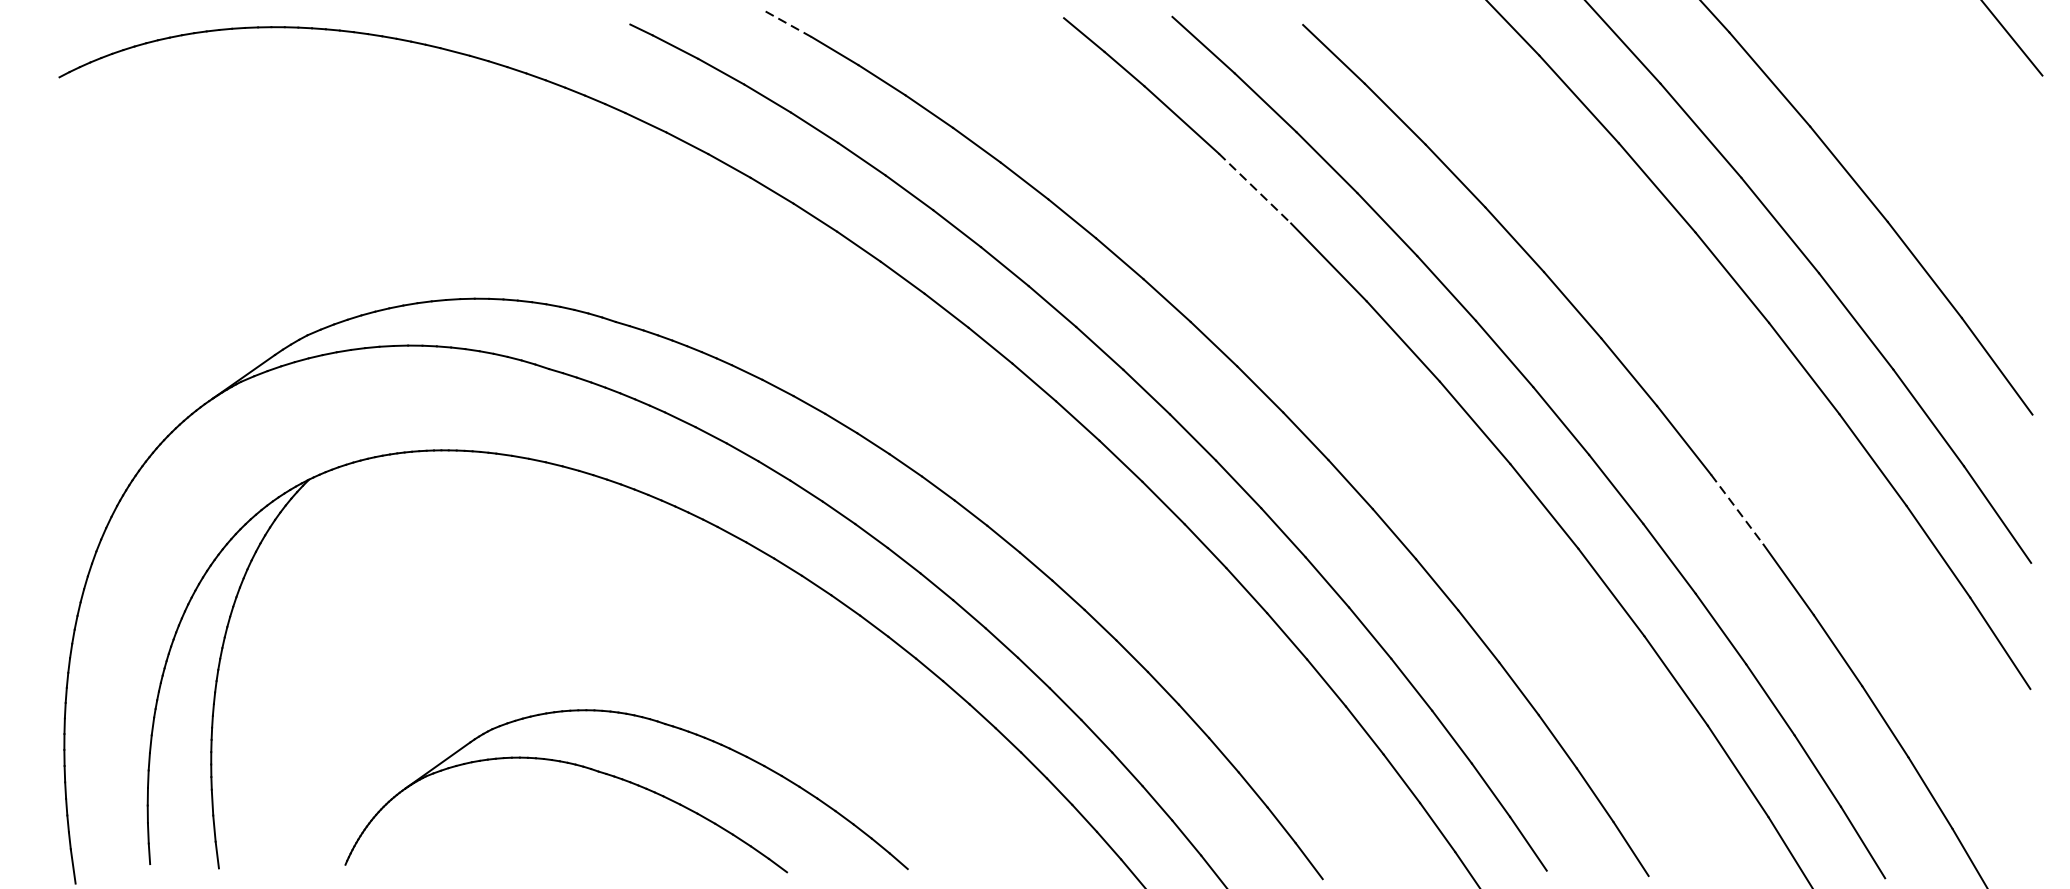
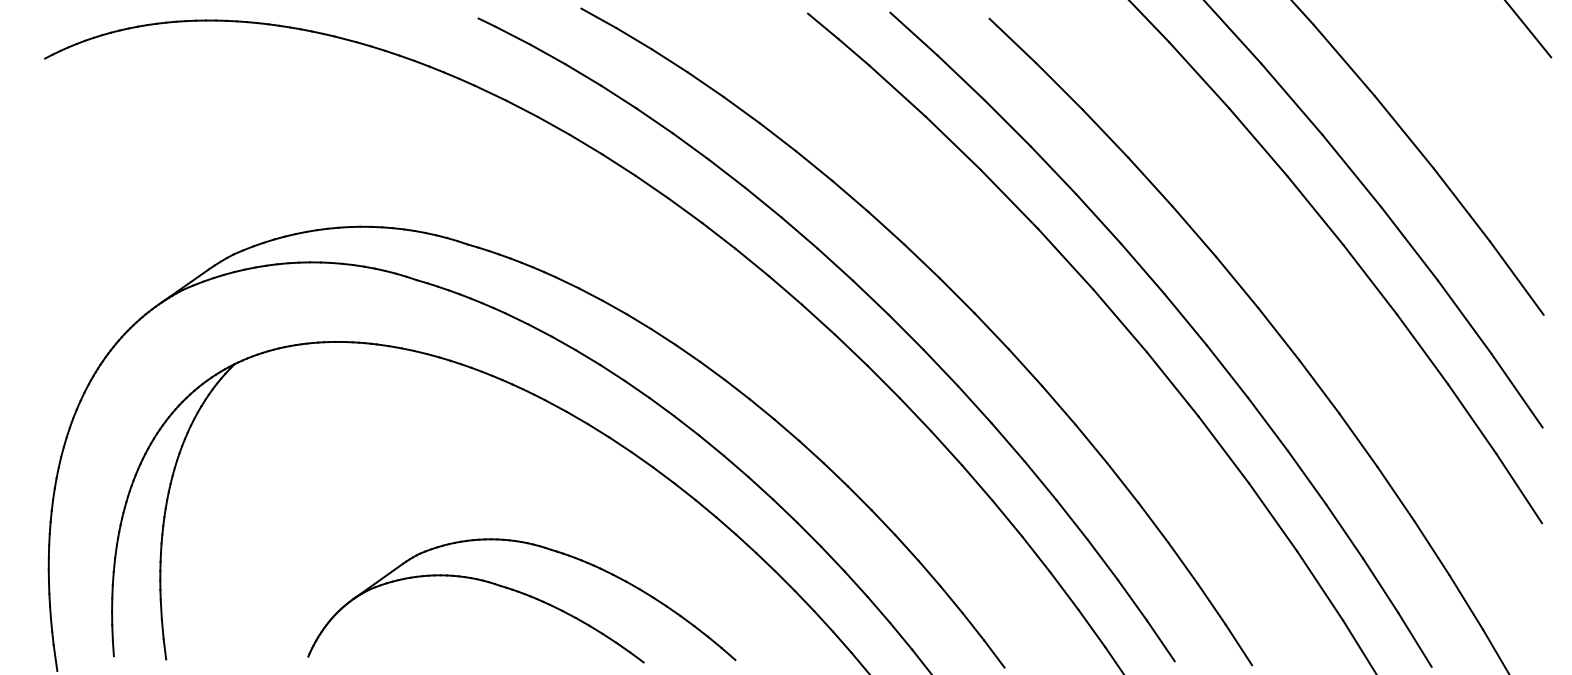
line: (789, 24) -> (599, 18), dashed -> solid
line: (1255, 189) -> (953, 143), dashed -> solid
line: (1737, 510) -> (1319, 387), dashed -> solid
part: (626, 790) -> (521, 600), moved

